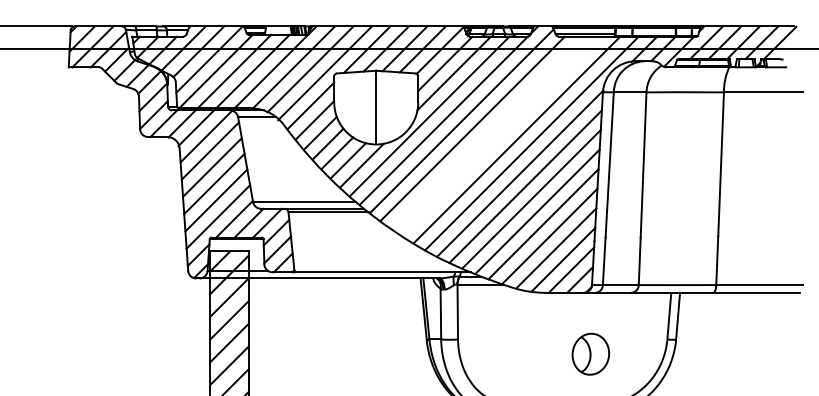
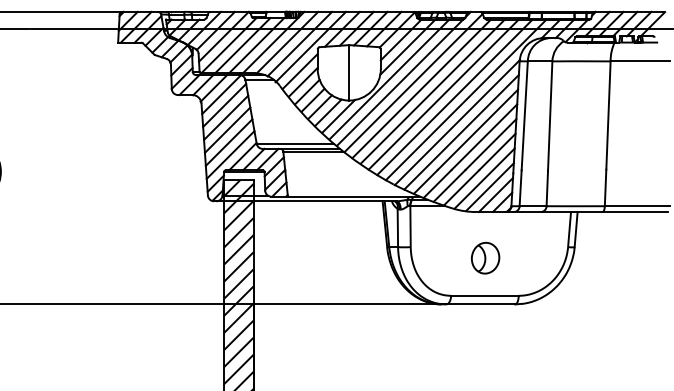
line: (486, 132) -> (432, 91), added
line: (501, 136) -> (443, 94), added
part: (590, 354) -> (485, 258), moved

